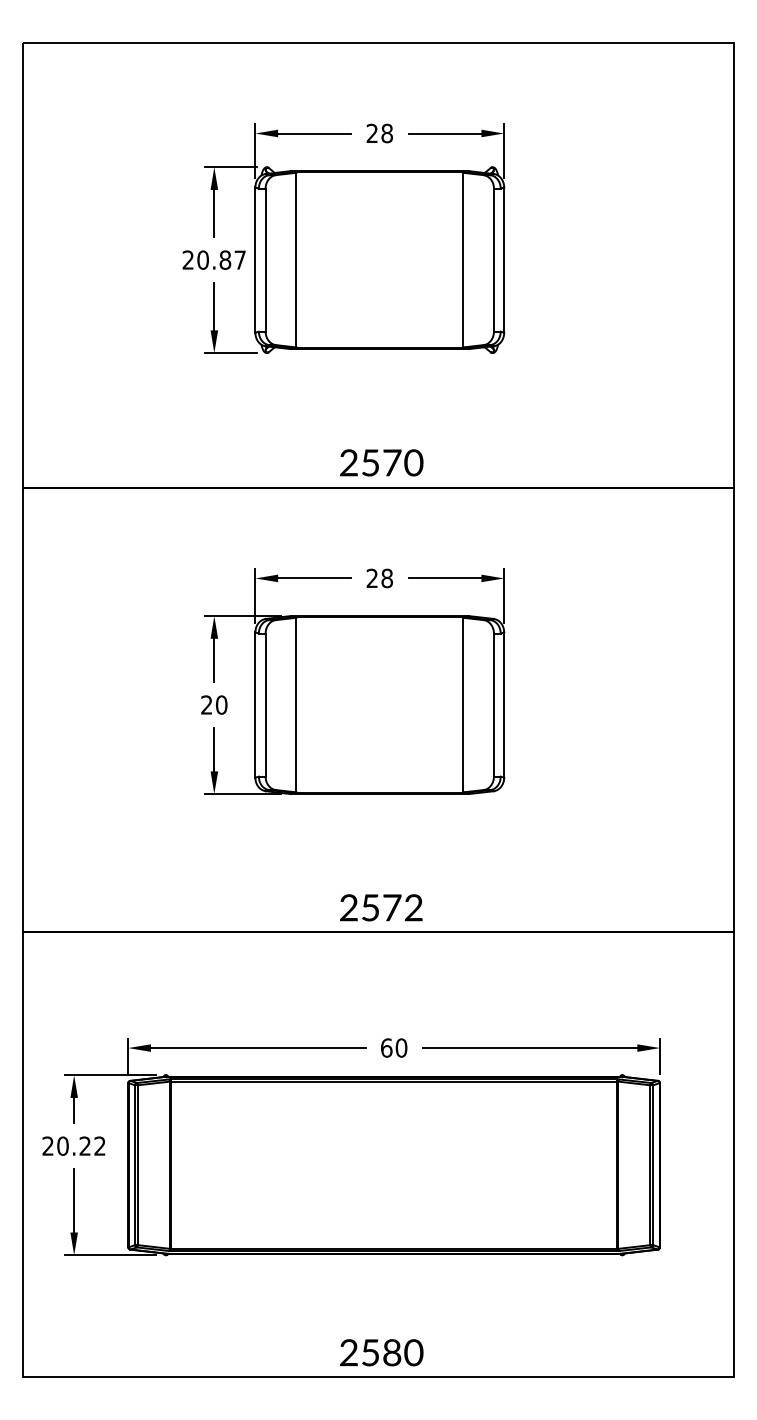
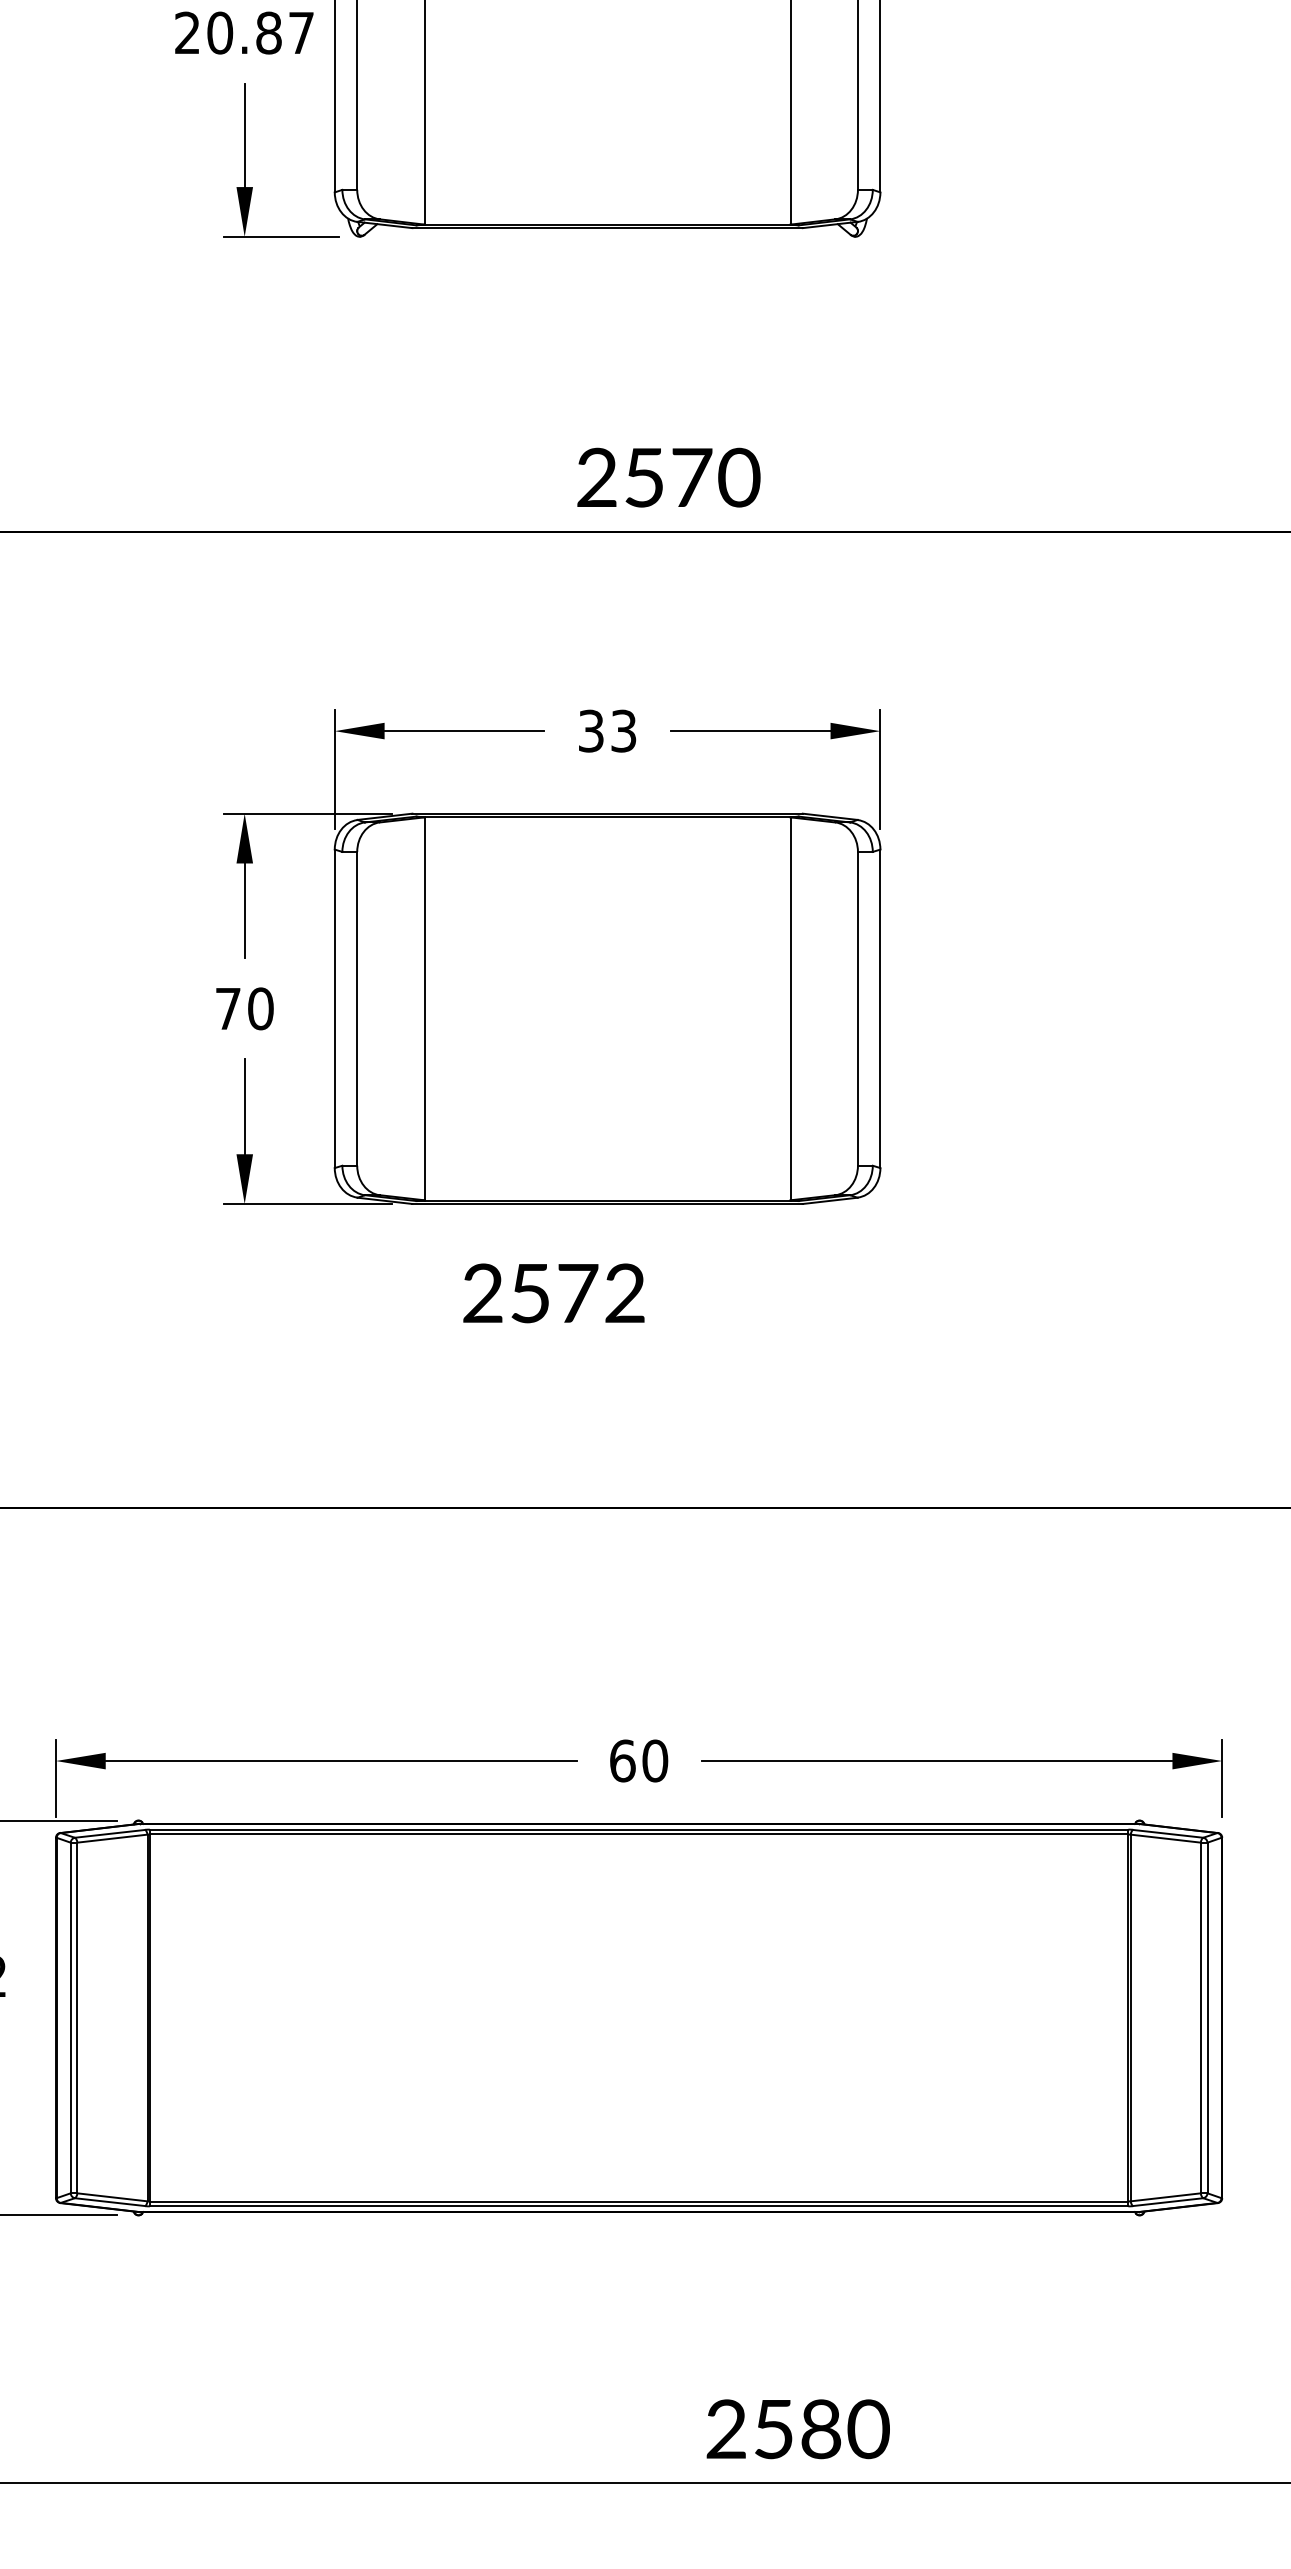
text: (381, 462) -> (668, 476), moved
text: (379, 578) -> (606, 731), 28 -> 33
text: (206, 704) -> (227, 1007), 20 -> 70
text: (381, 907) -> (554, 1292), moved
text: (381, 1352) -> (797, 2428), moved

